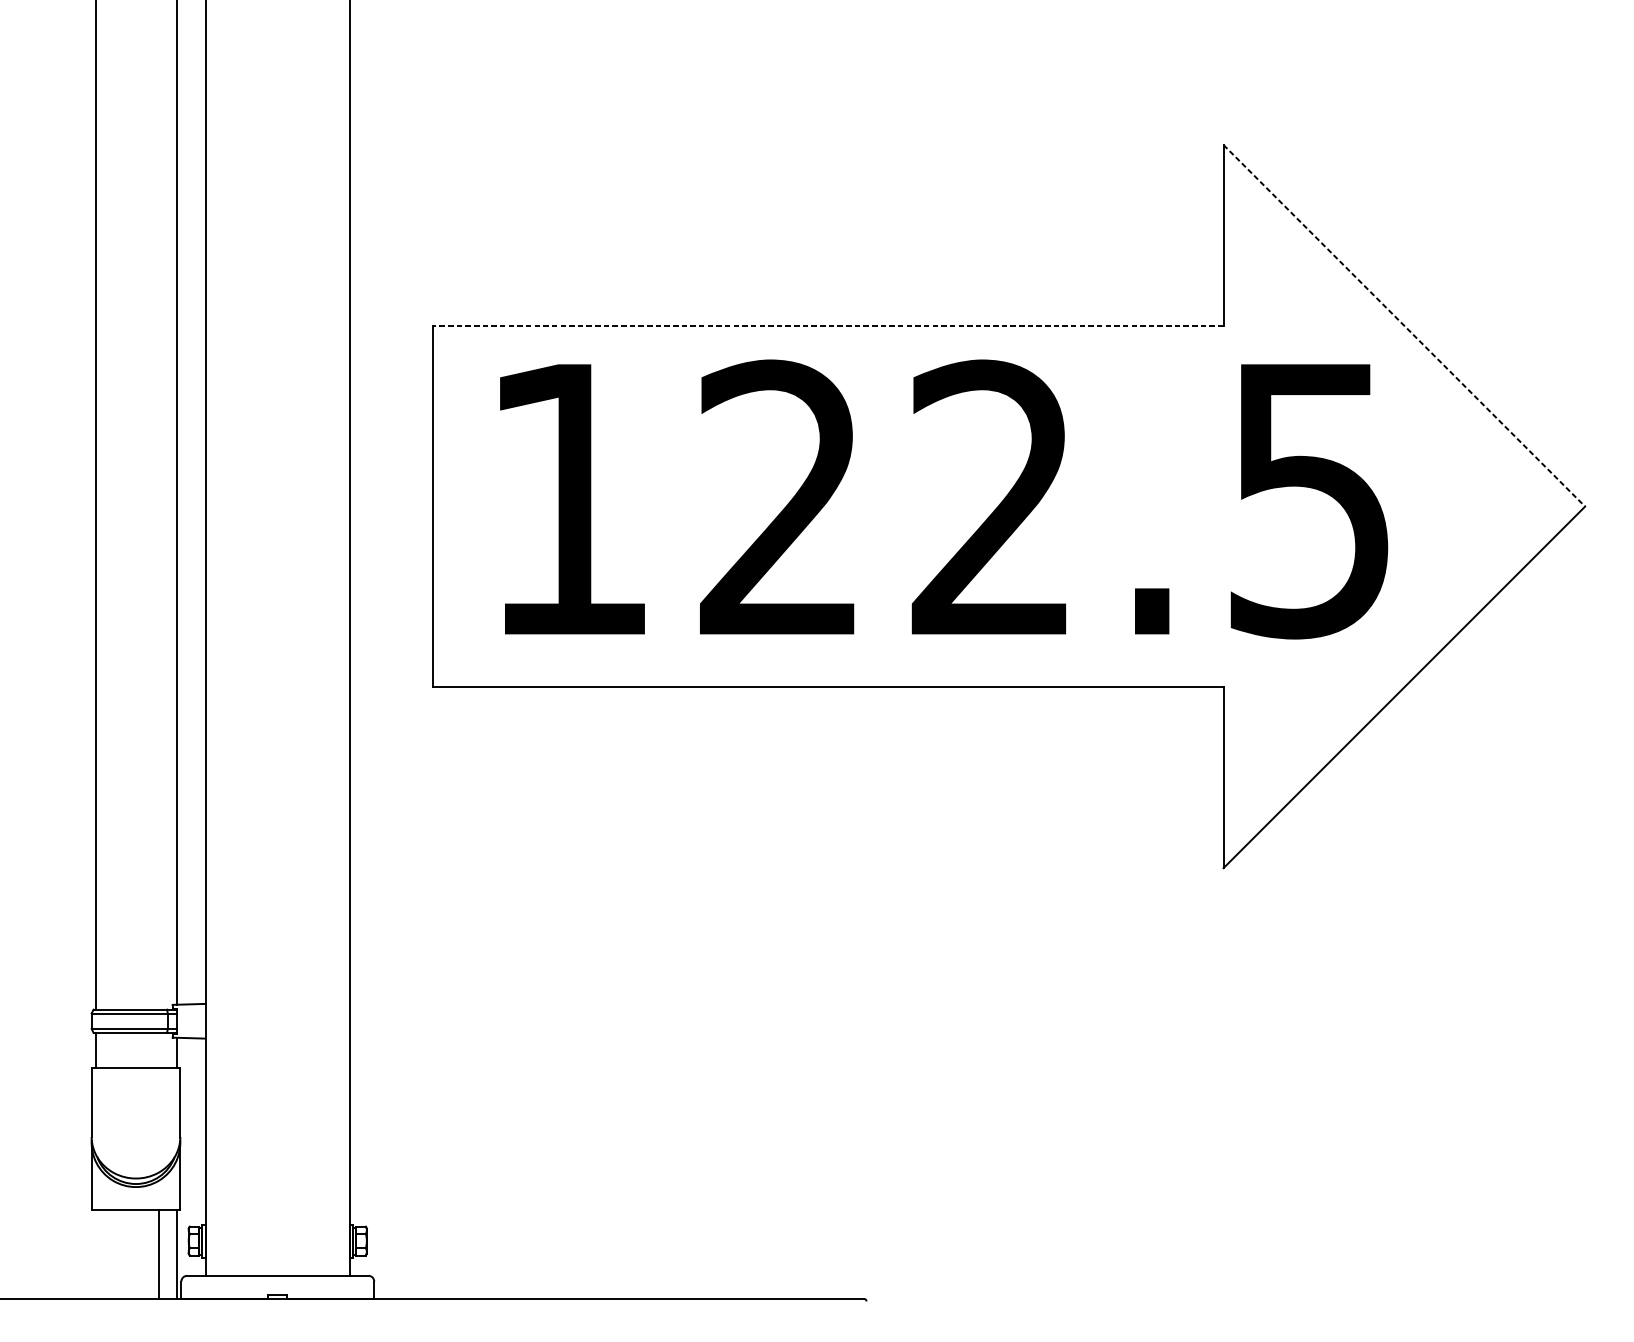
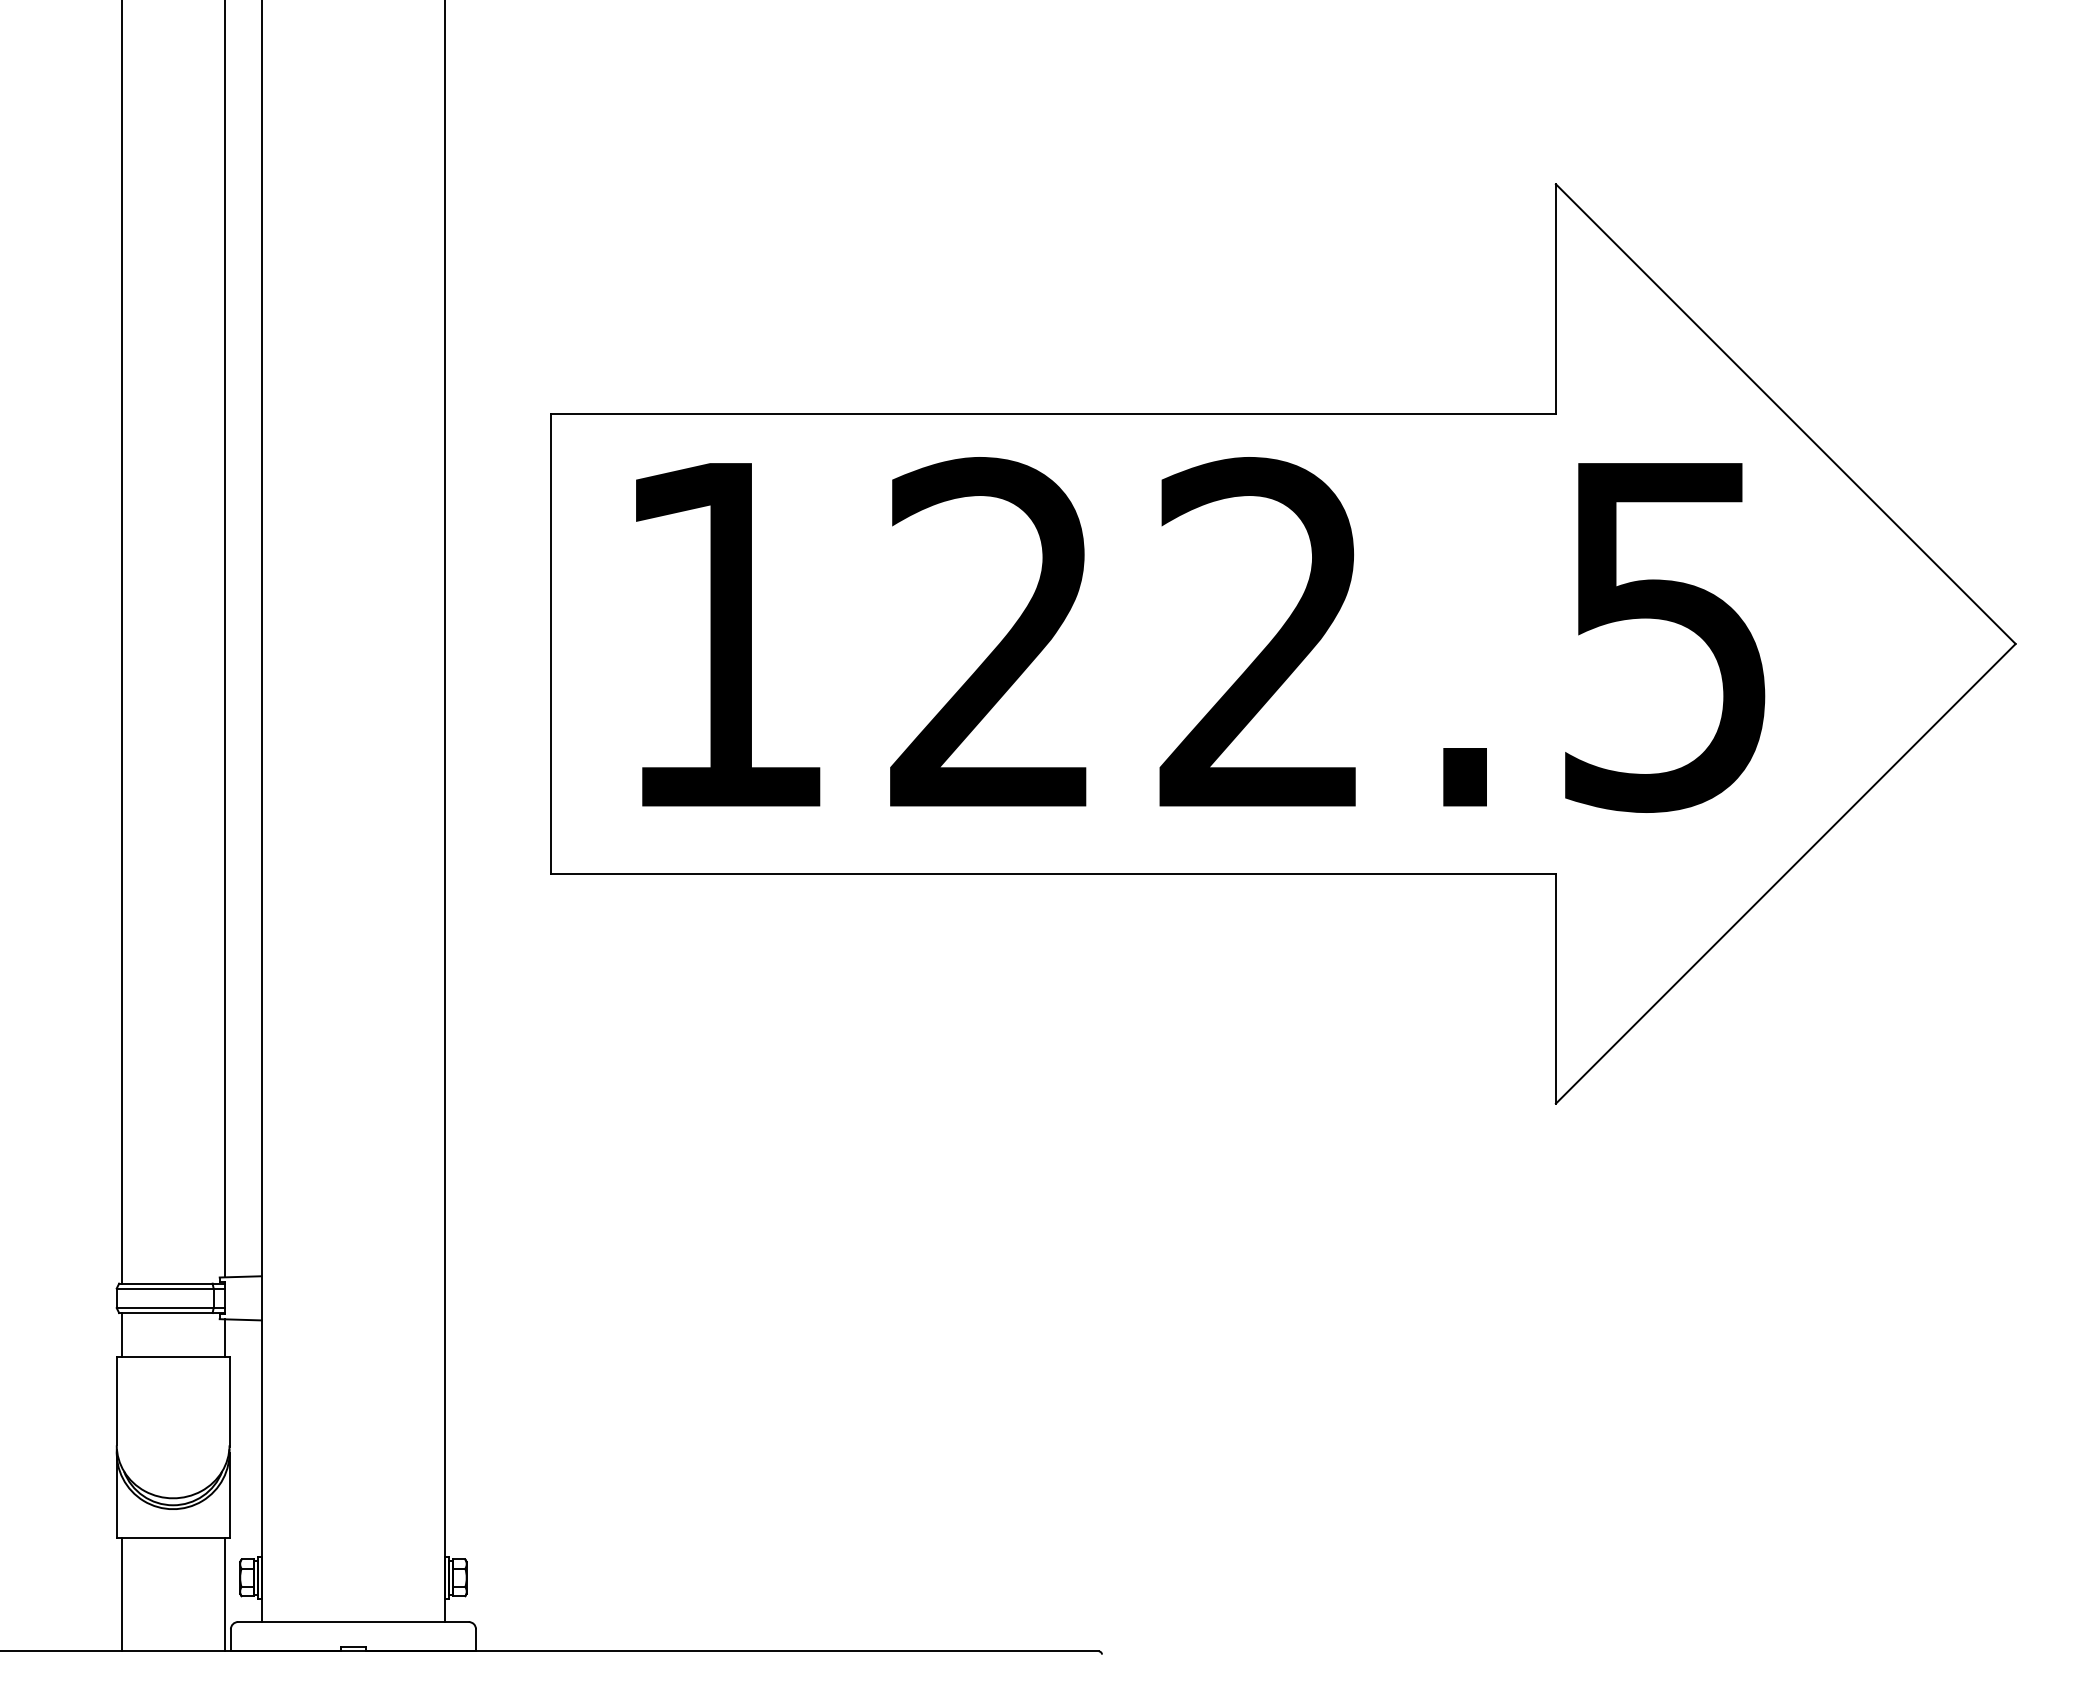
line: (828, 326) -> (1053, 414), dashed -> solid
line: (1404, 326) -> (1786, 414), dashed -> solid
line: (159, 1254) -> (121, 1594), moved

